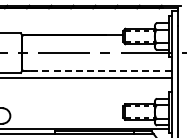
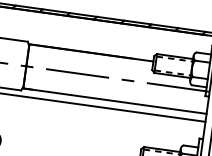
line: (96, 71) -> (114, 101), dashed -> solid

